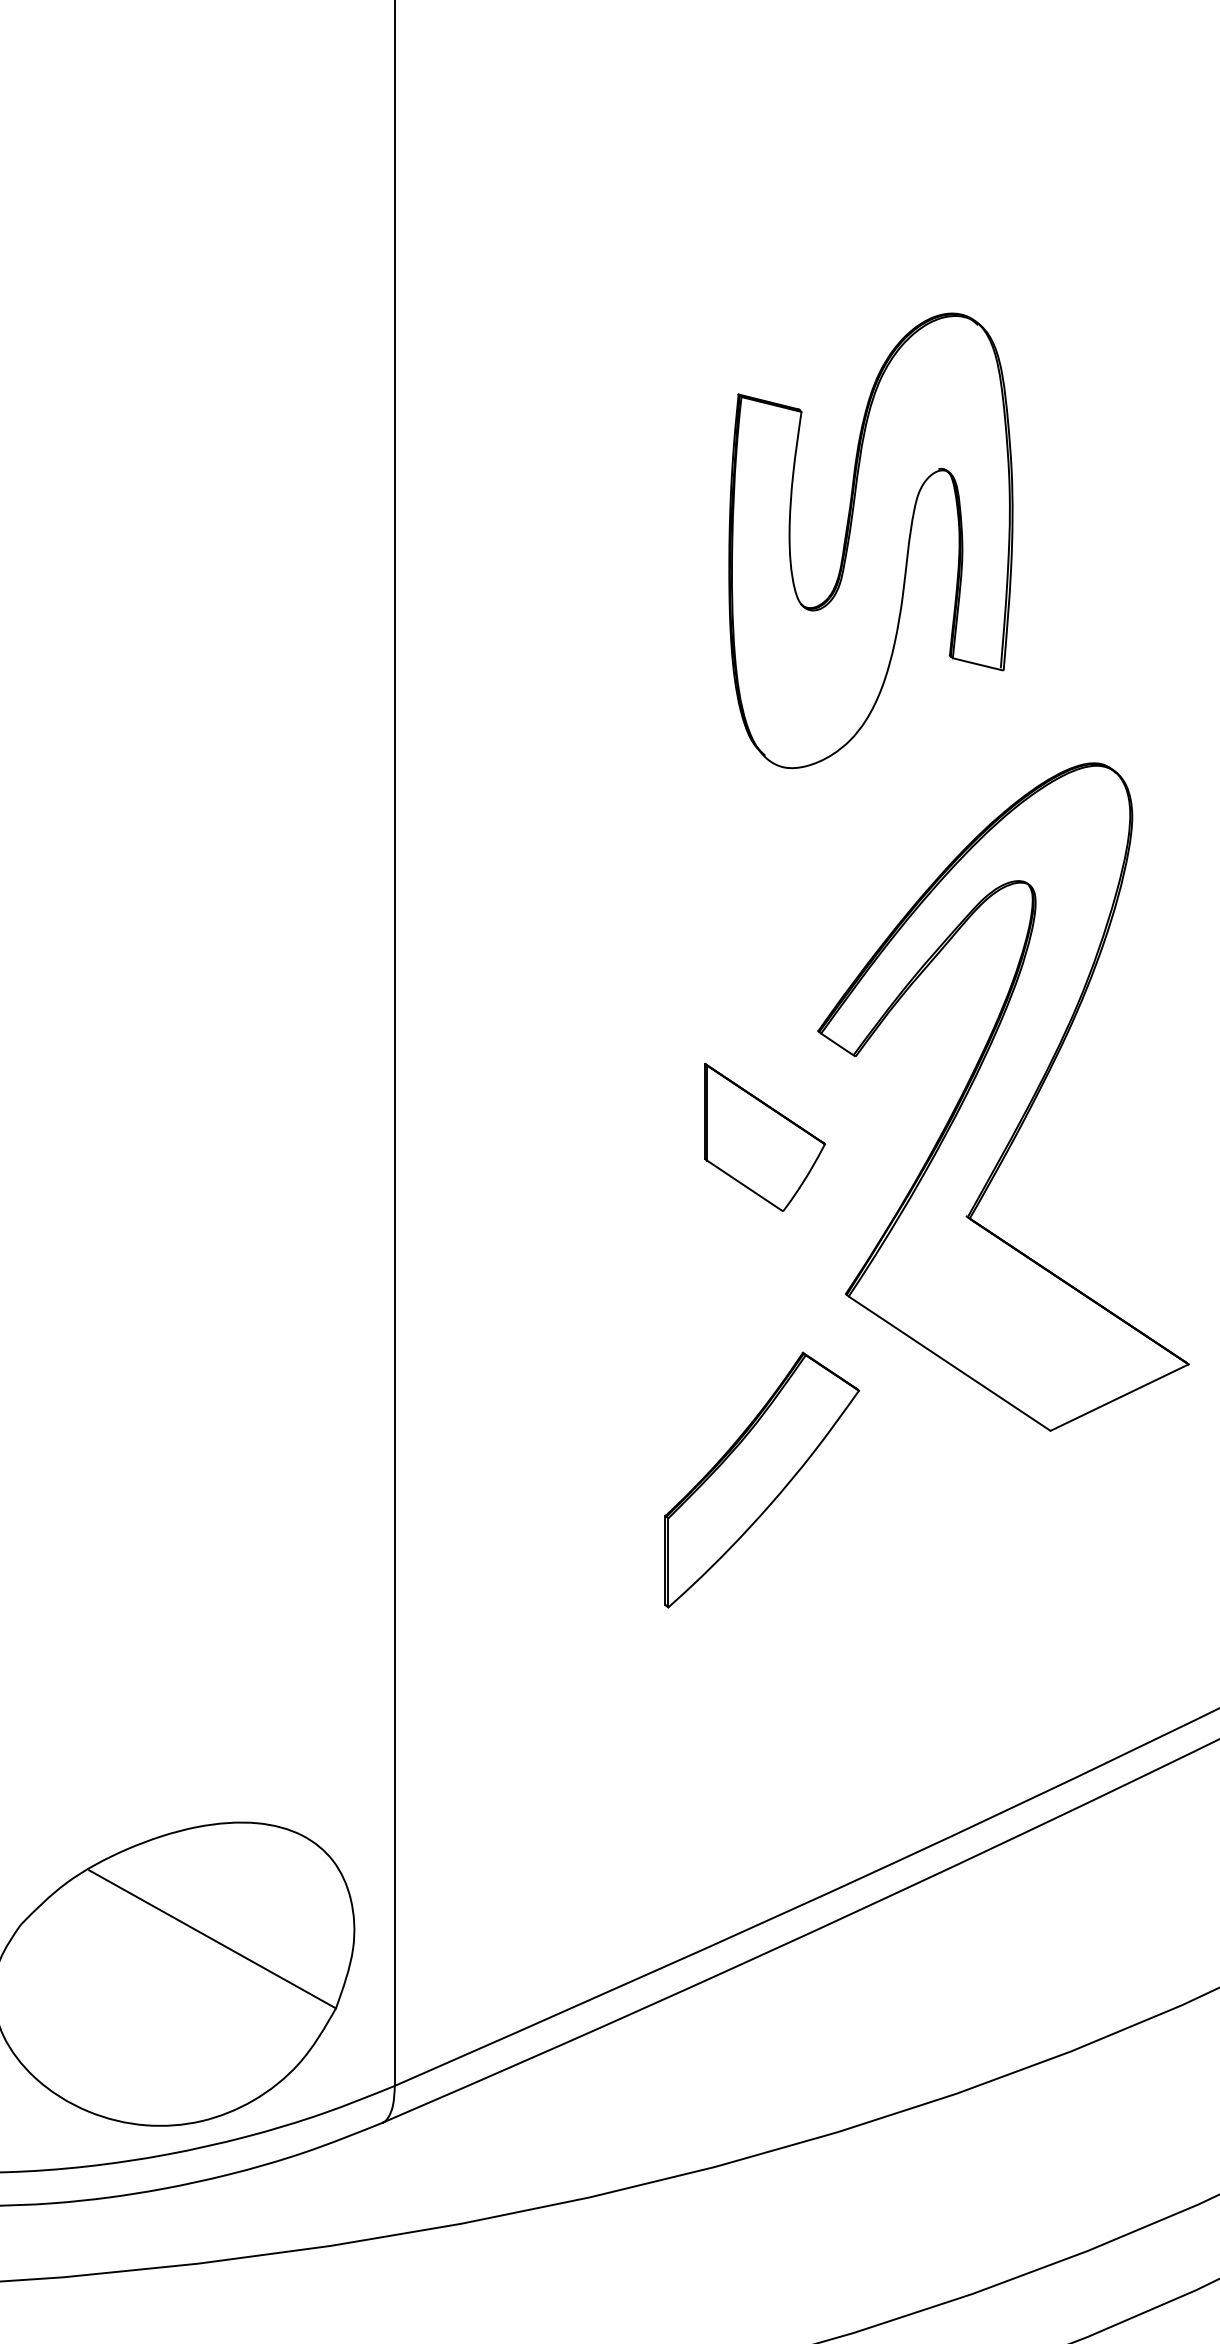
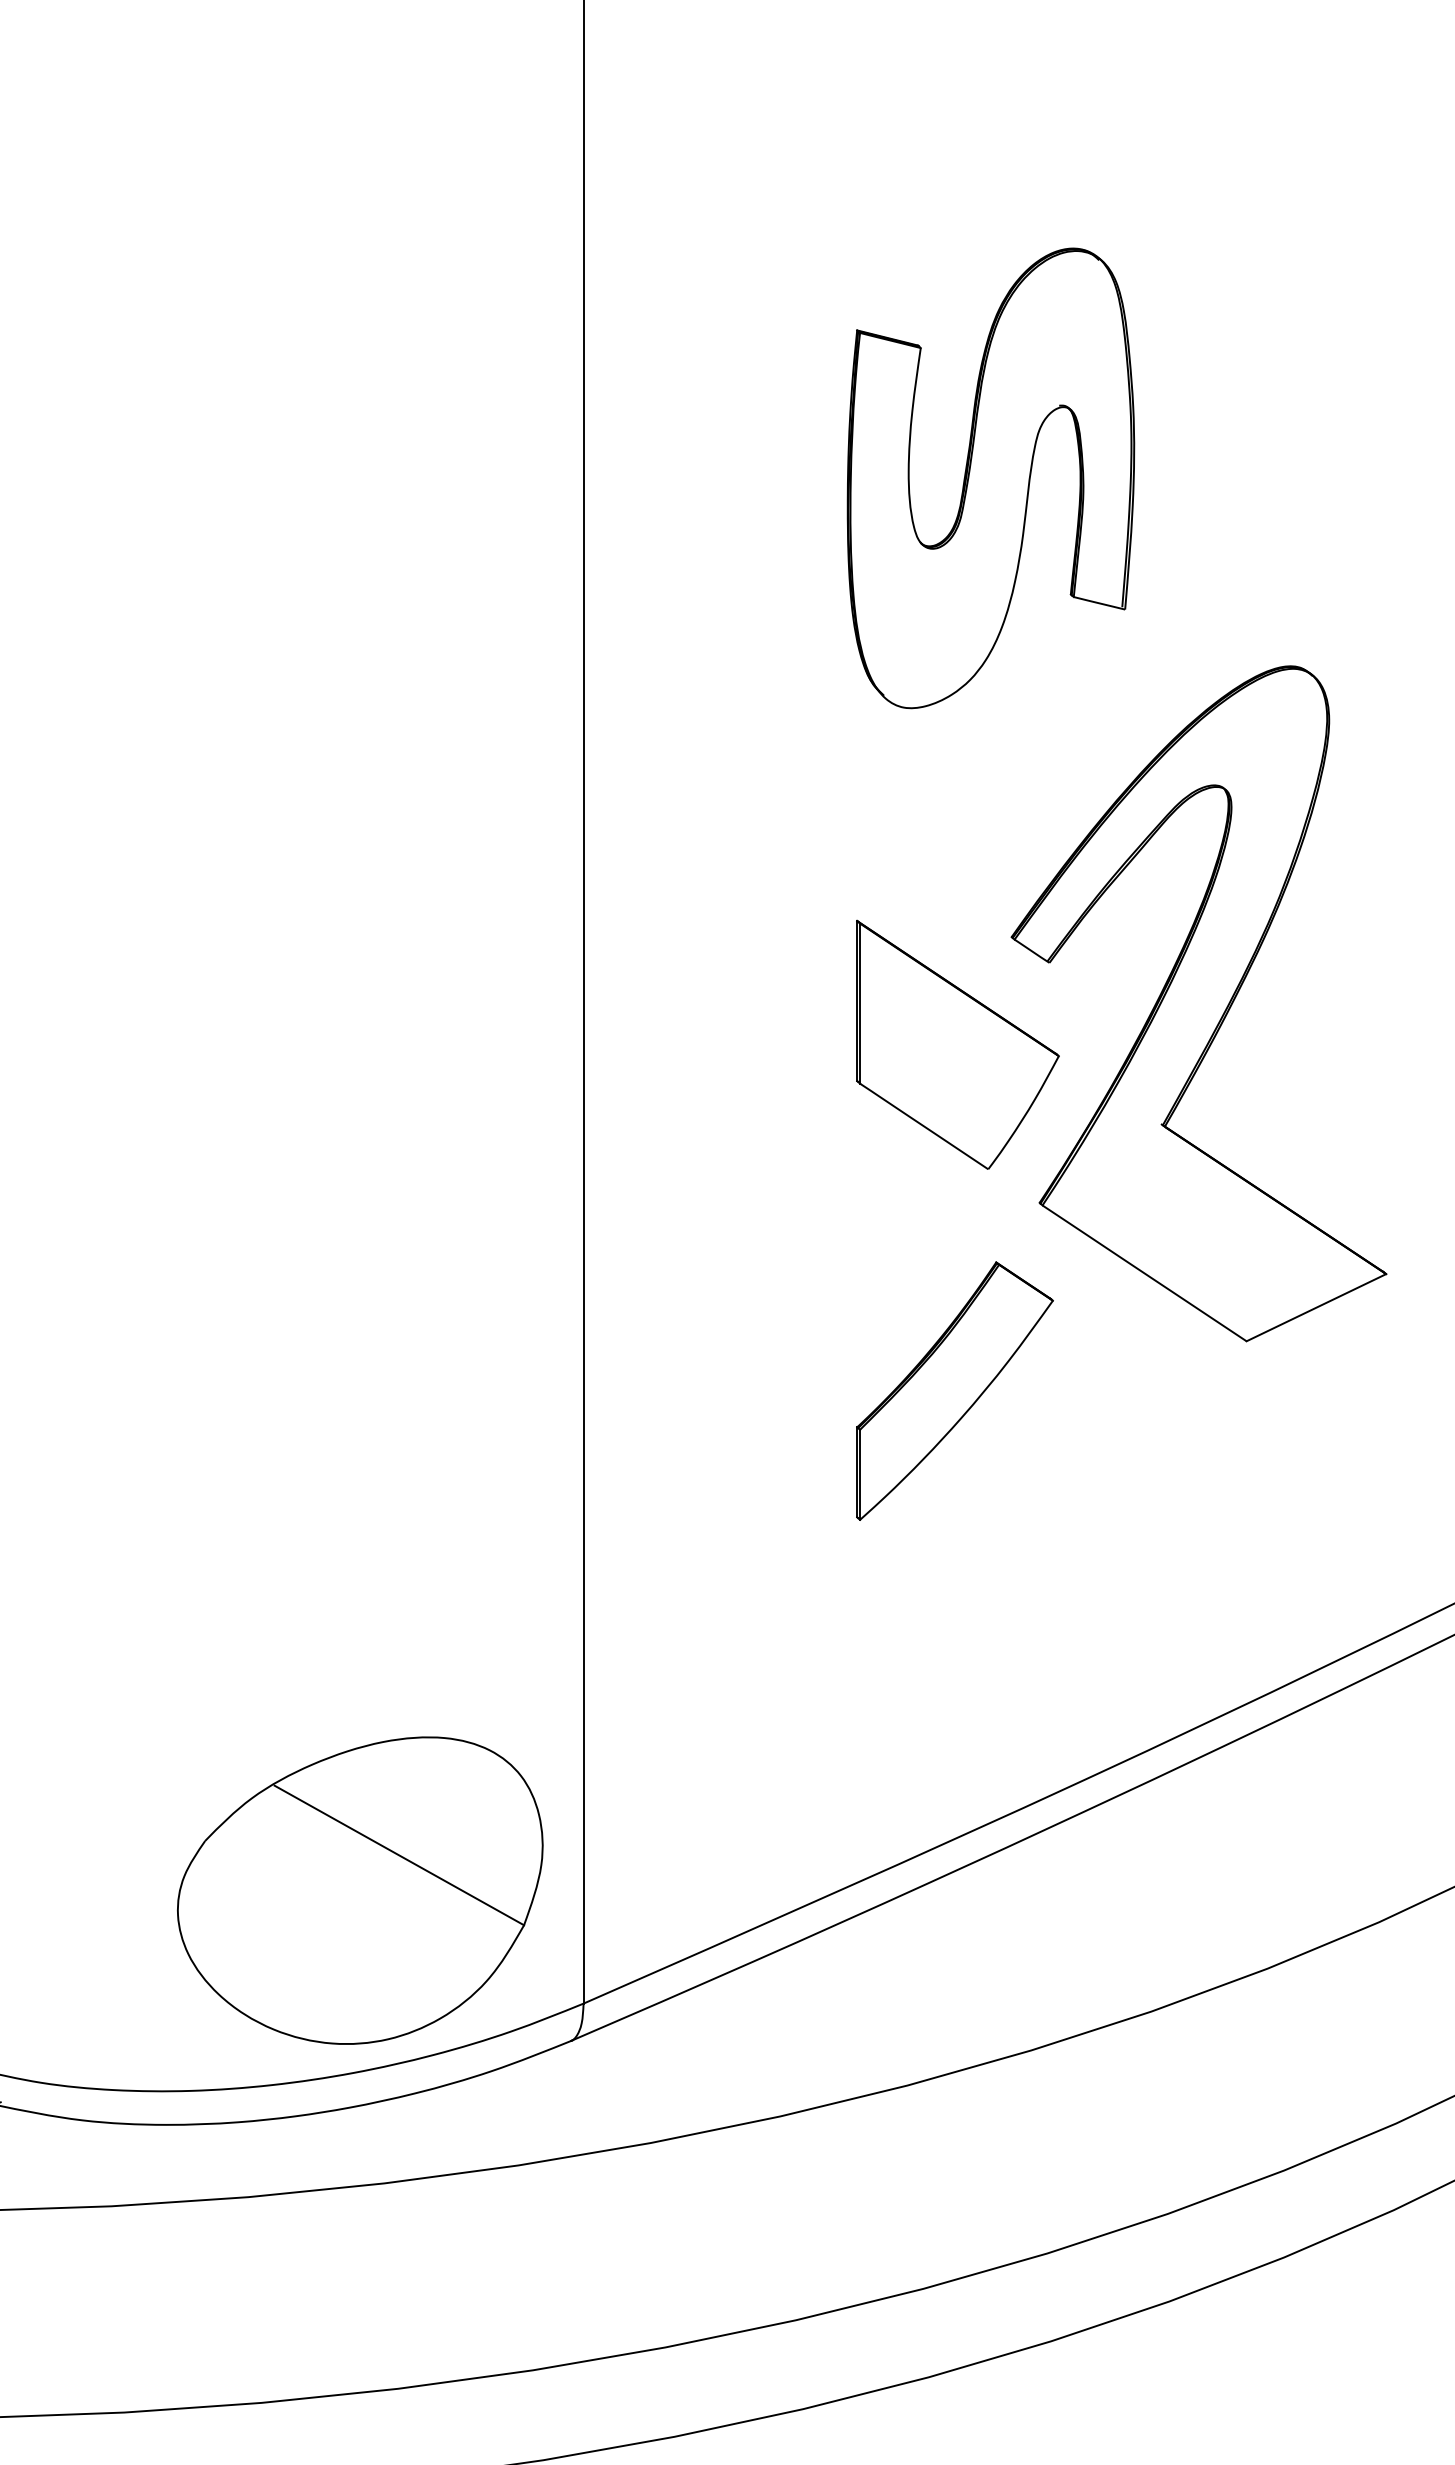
part: (870, 540) -> (990, 478), moved
part: (764, 1137) -> (957, 1044), size x1.67

